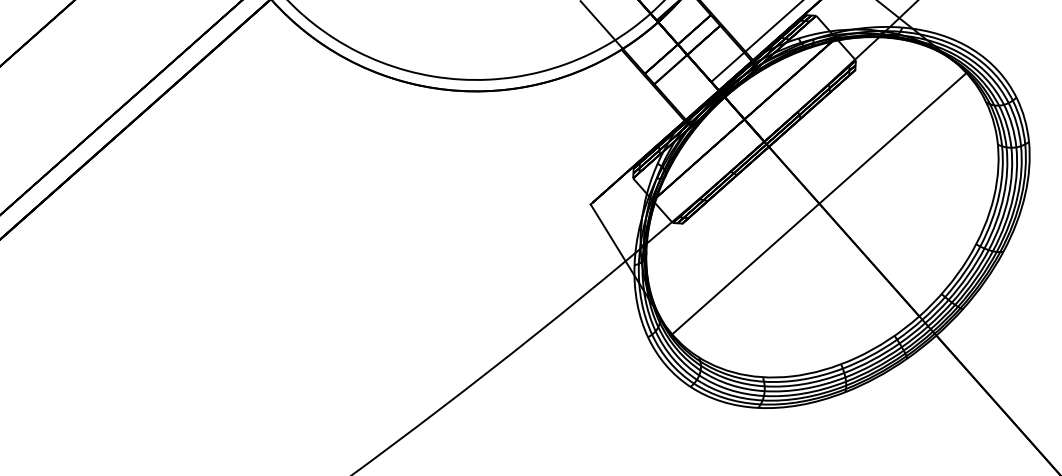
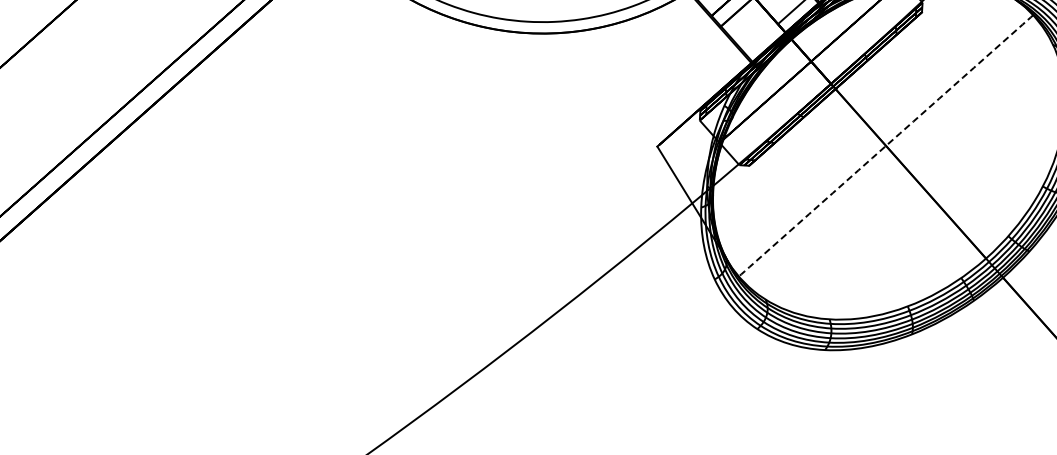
arc: (819, 203) -> (886, 145), solid -> dashed

